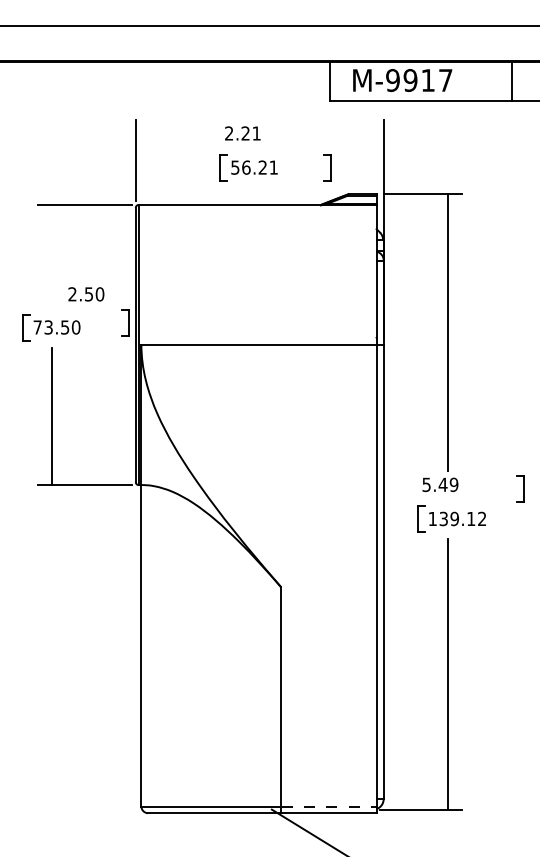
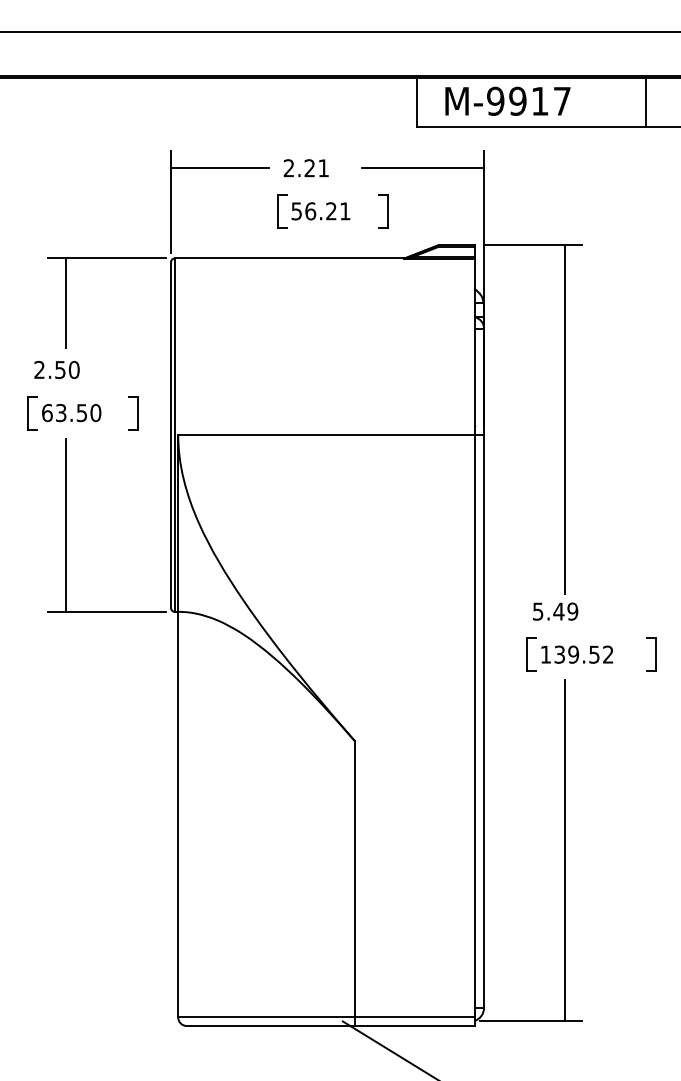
line: (174, 133) -> (219, 168), added
line: (334, 133) -> (421, 168), added
part: (327, 167) -> (382, 211), moved
line: (52, 240) -> (66, 303), added
text: (86, 294) -> (57, 370), moved
part: (125, 322) -> (134, 413), moved
text: (37, 327) -> (47, 413), 73.50 -> 63.50
part: (520, 488) -> (651, 654), moved
text: (471, 519) -> (594, 655), 139.12 -> 139.52
line: (329, 806) -> (415, 1017), dashed -> solid

